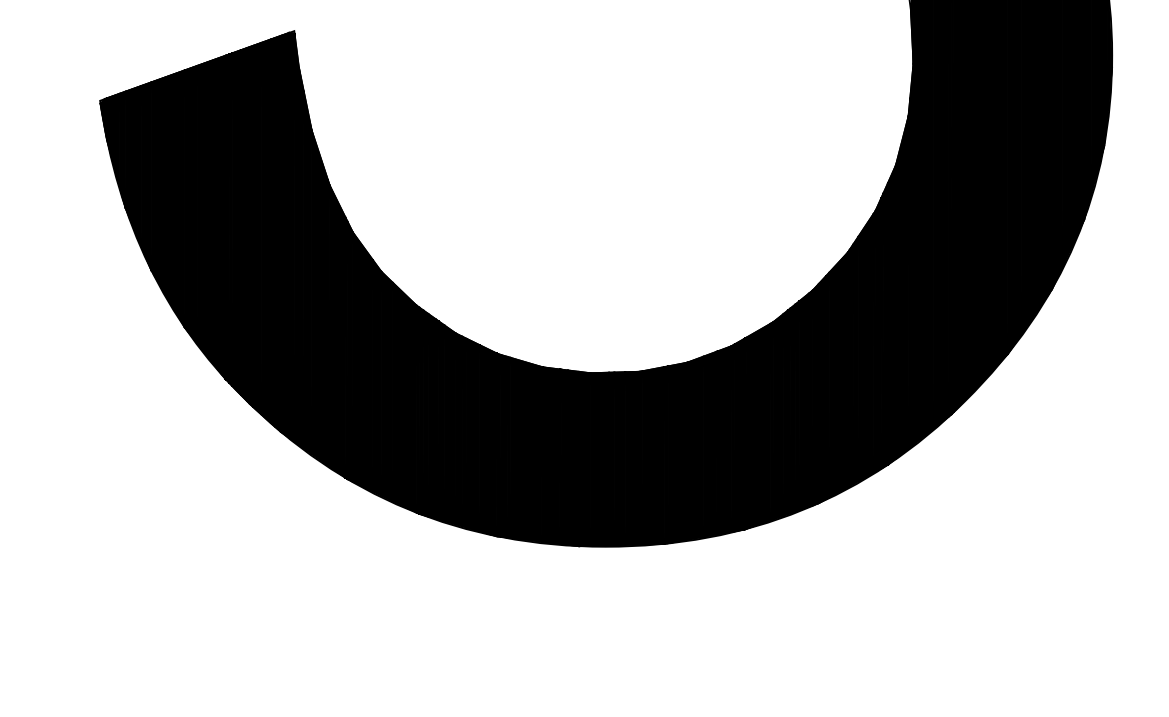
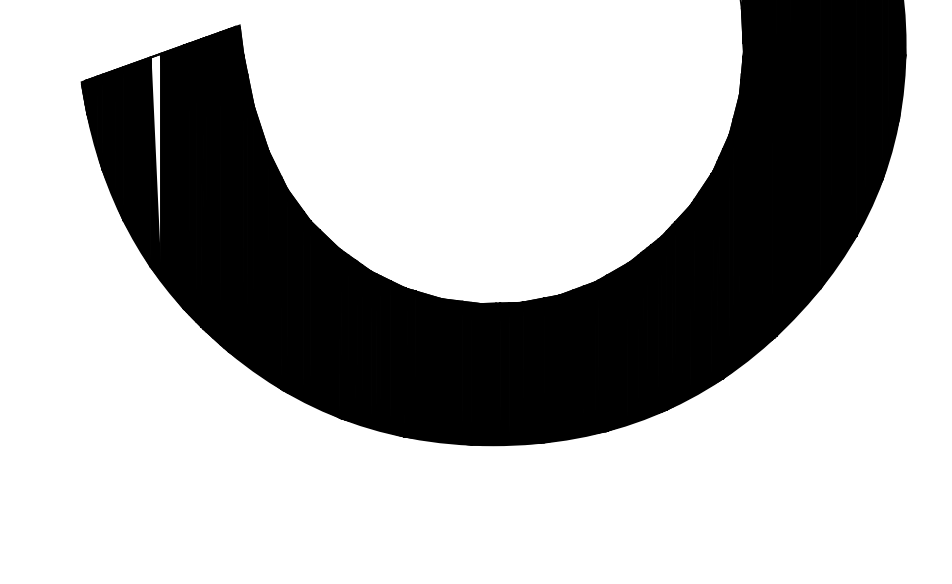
fill: (190, 204) -> (155, 166), removed

